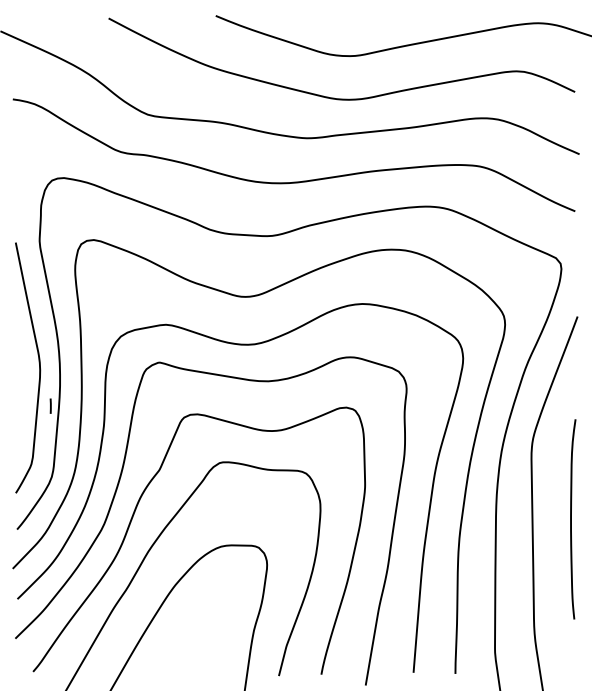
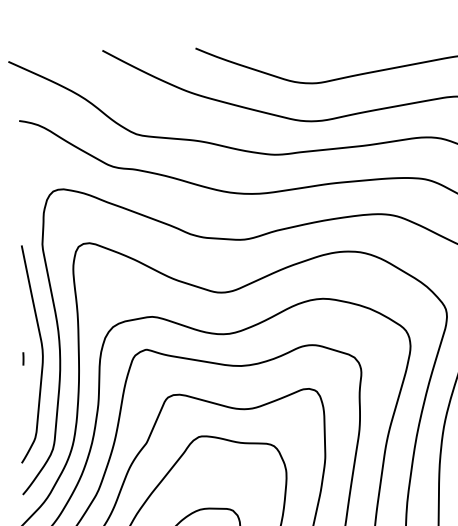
line: (50, 405) -> (23, 358), moved

